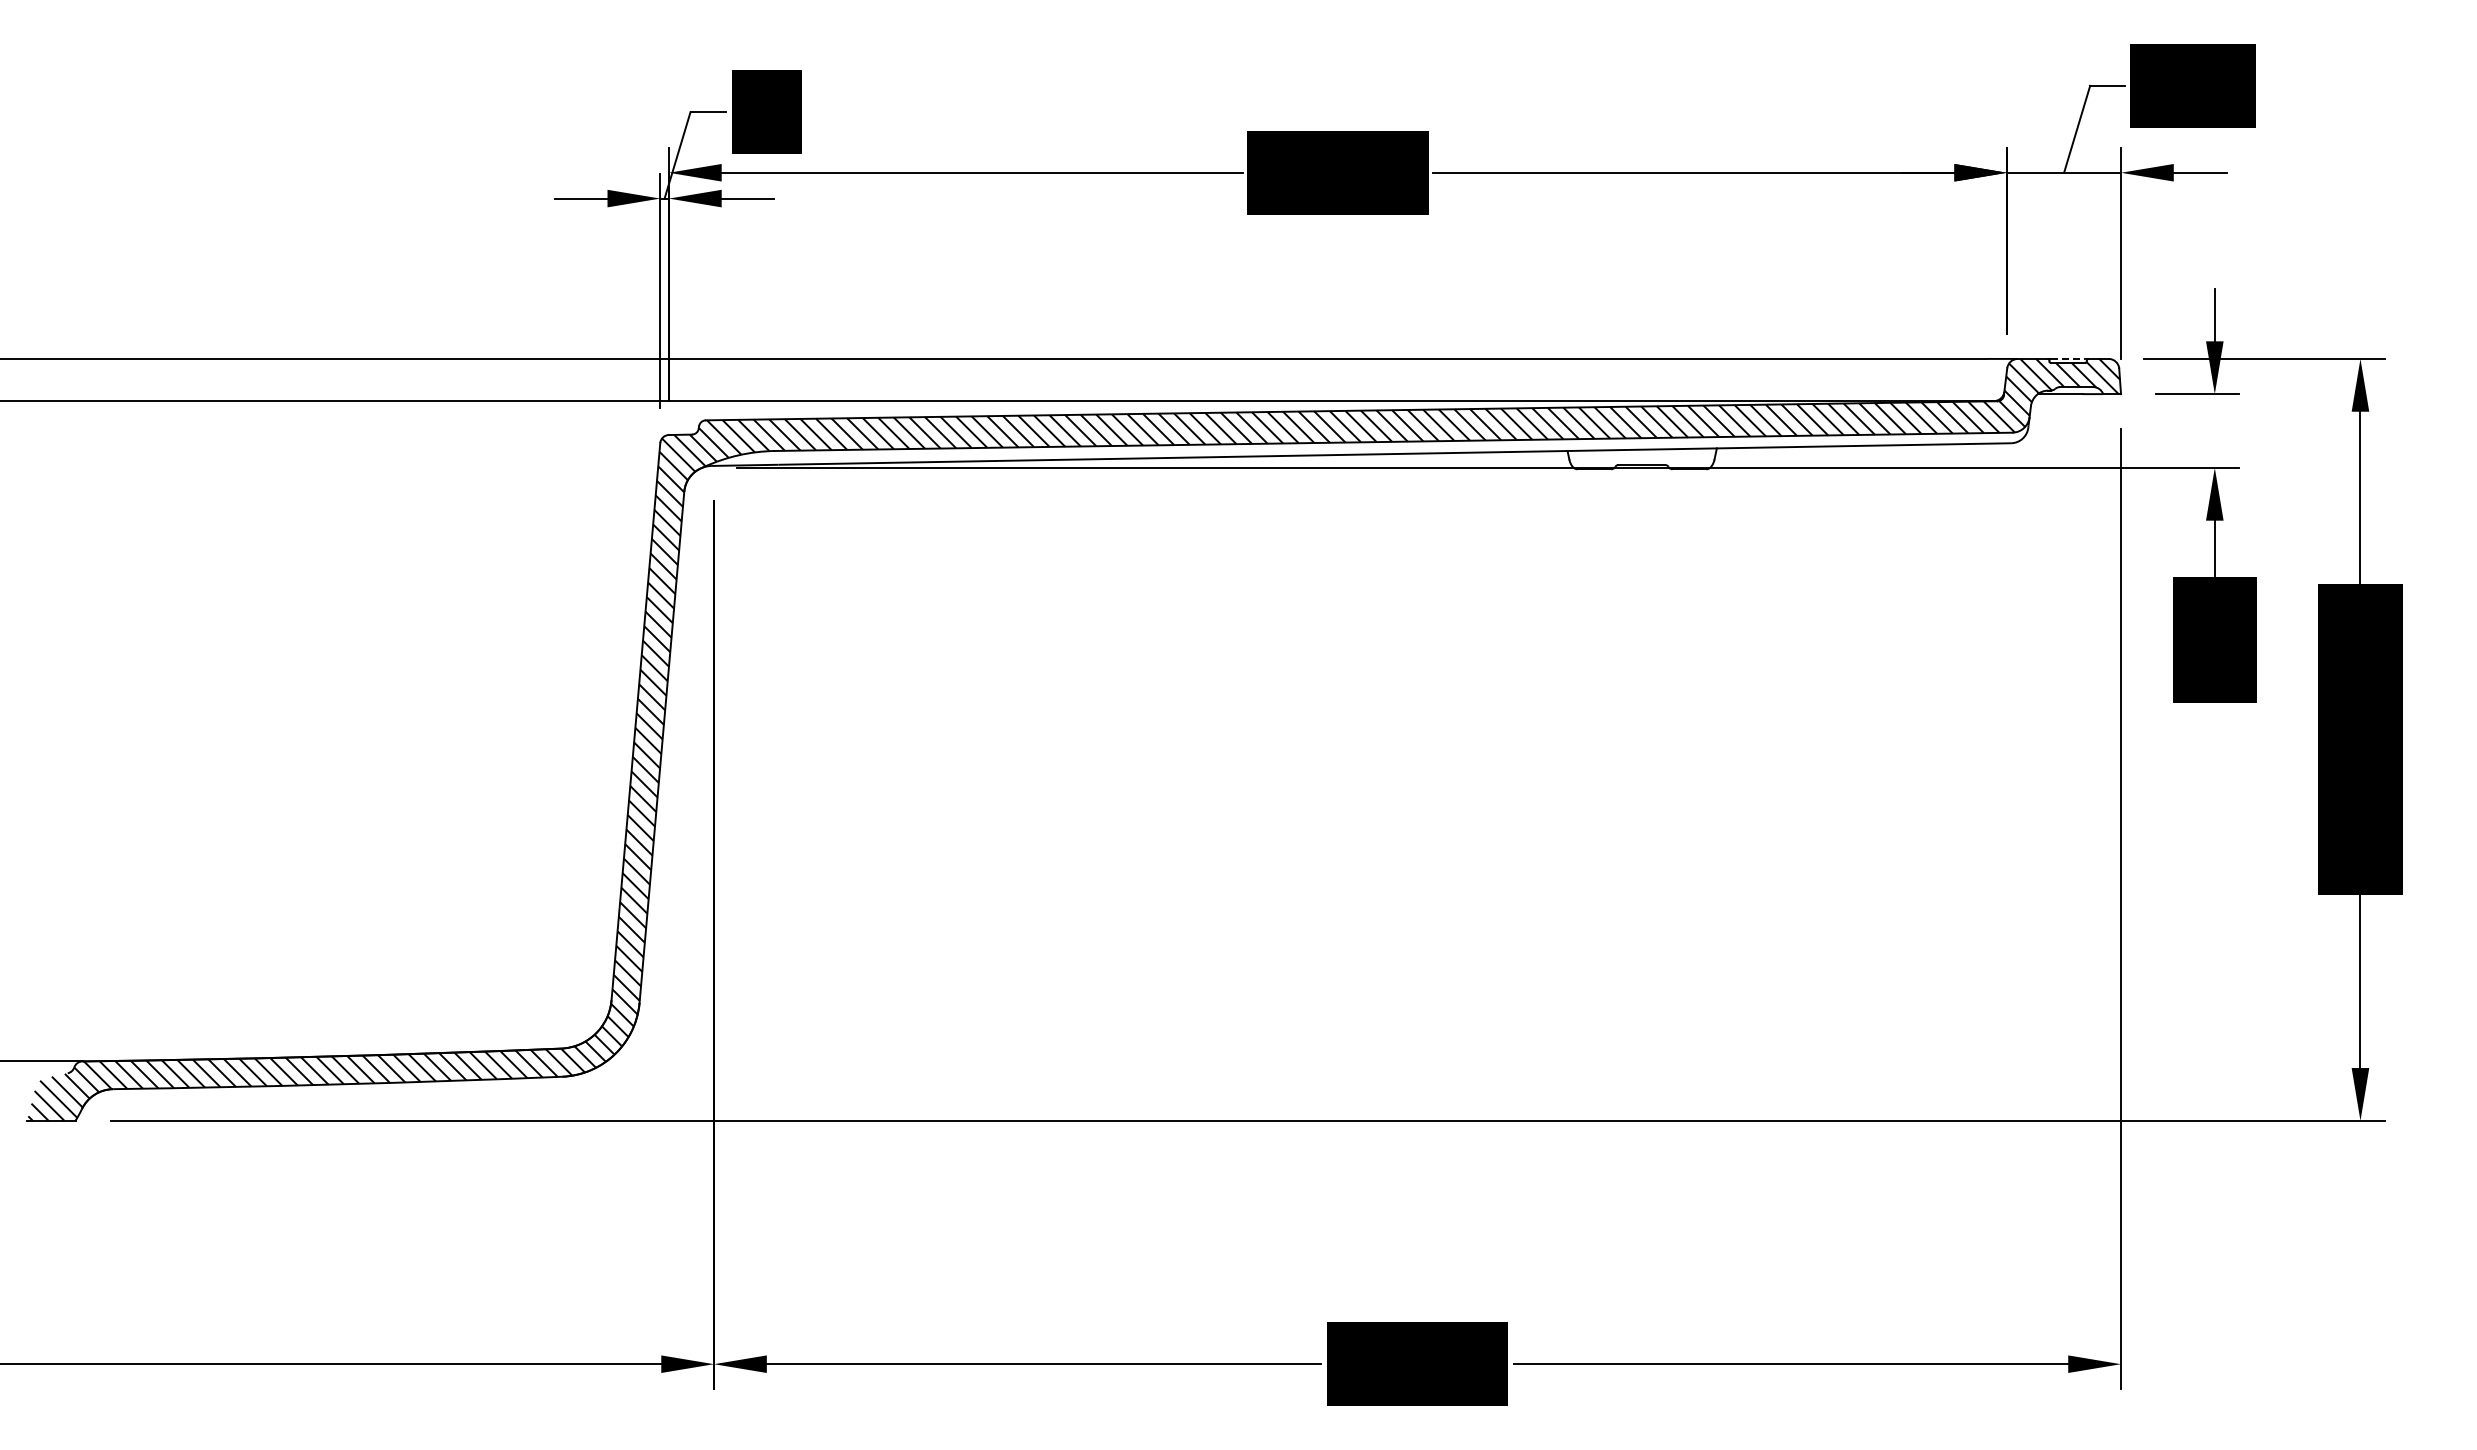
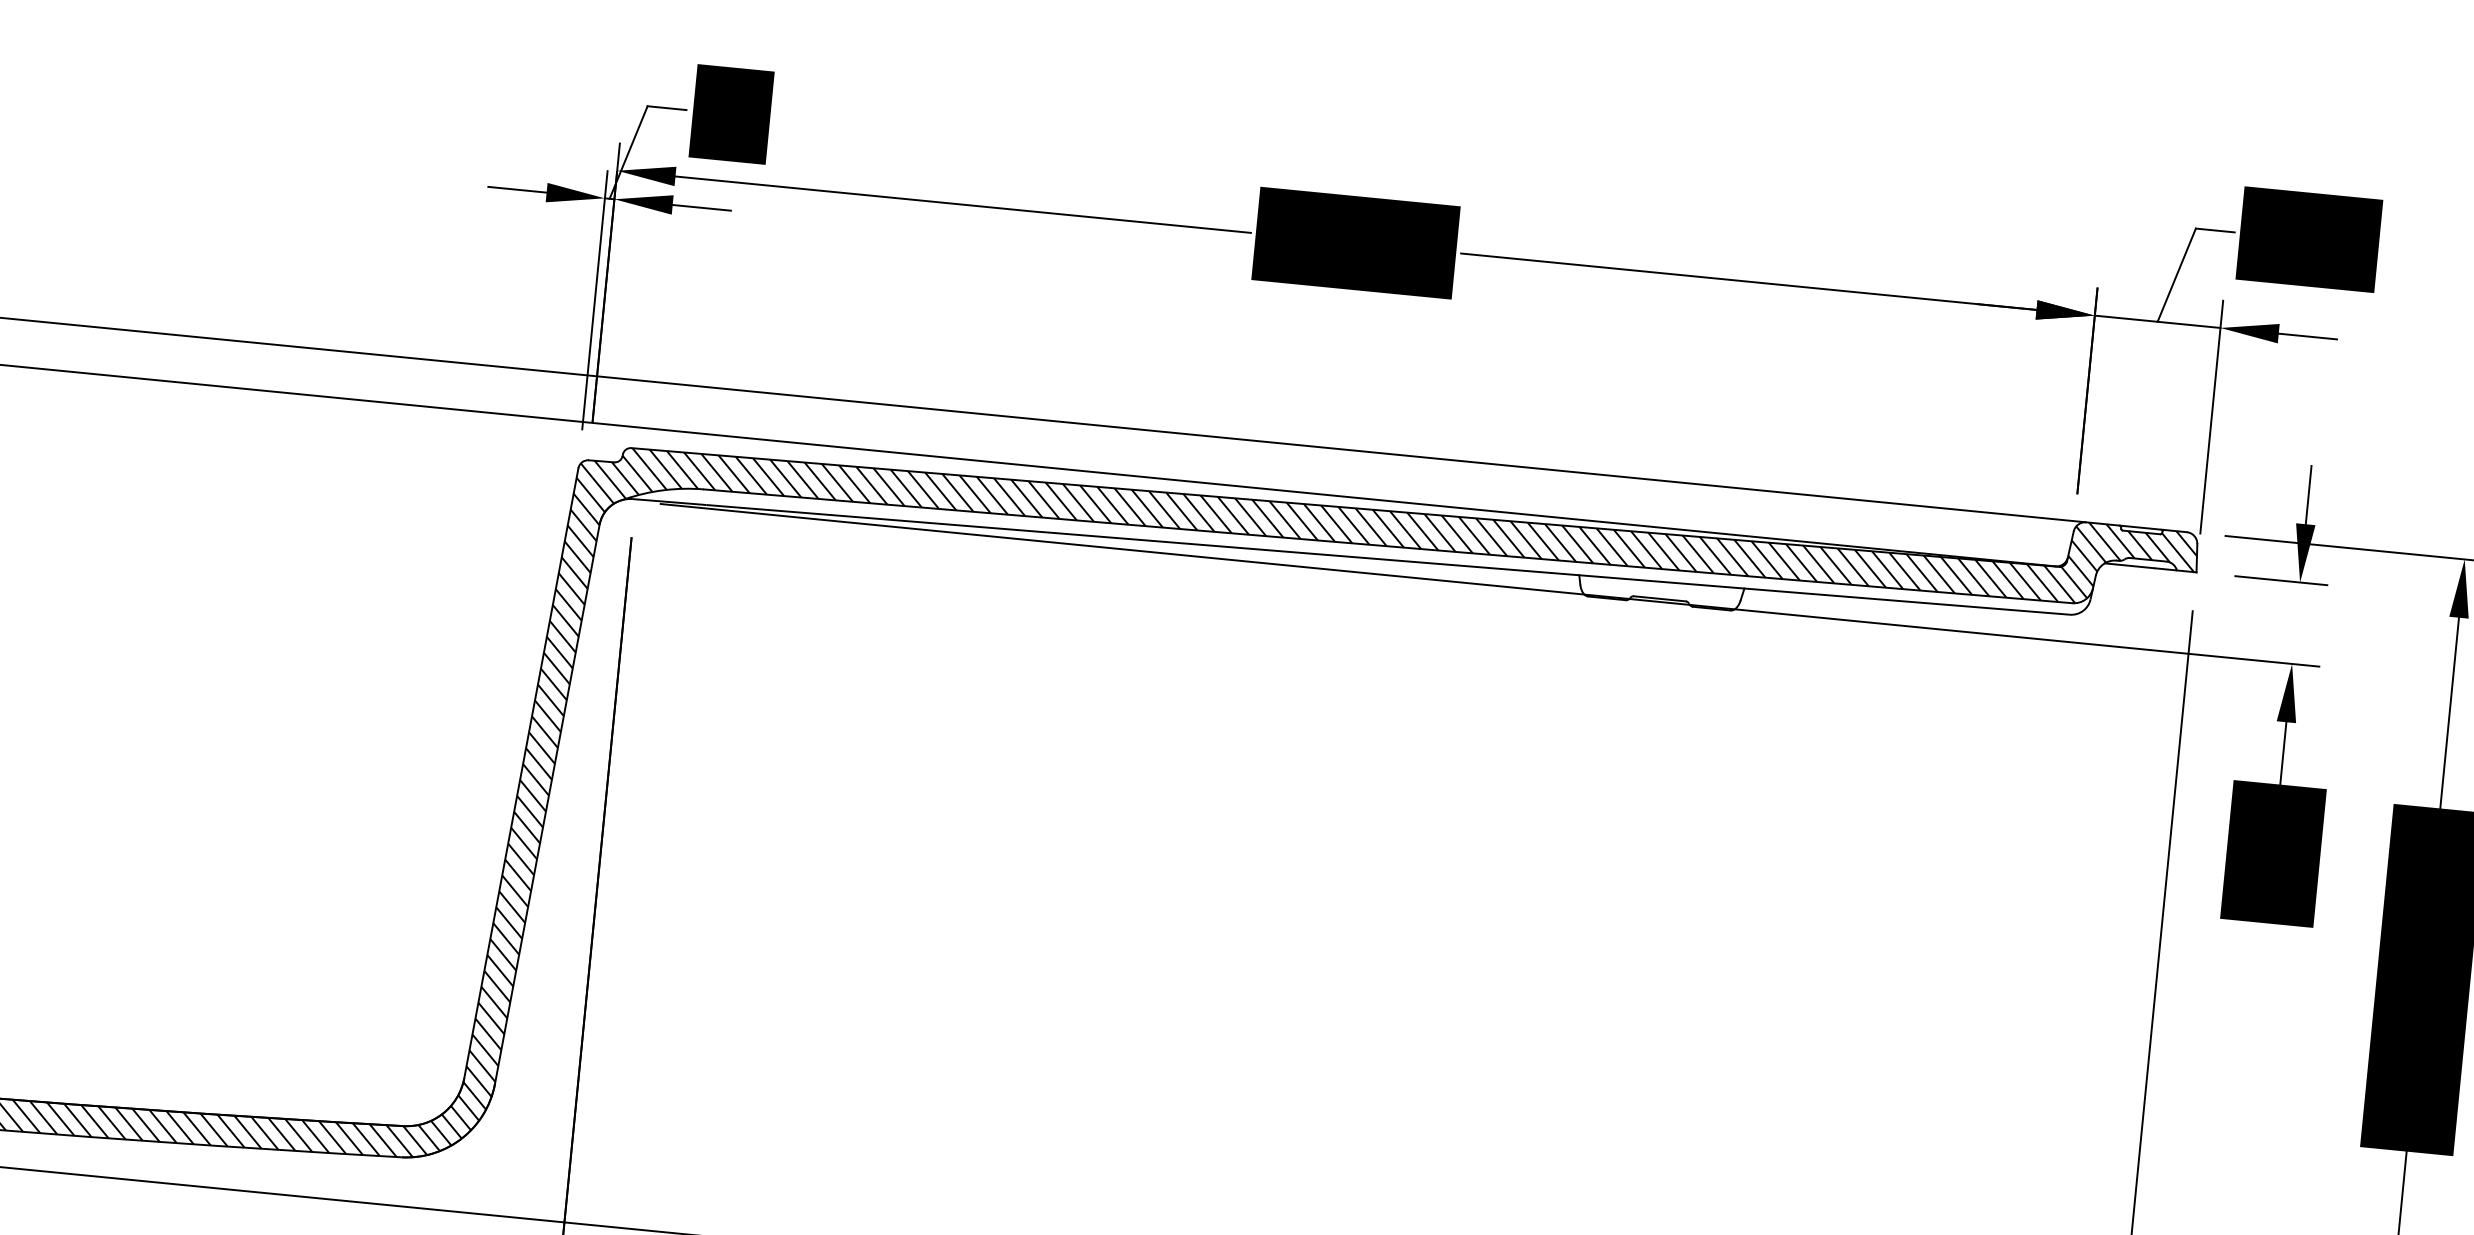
line: (2068, 358) -> (2142, 527), dashed -> solid

